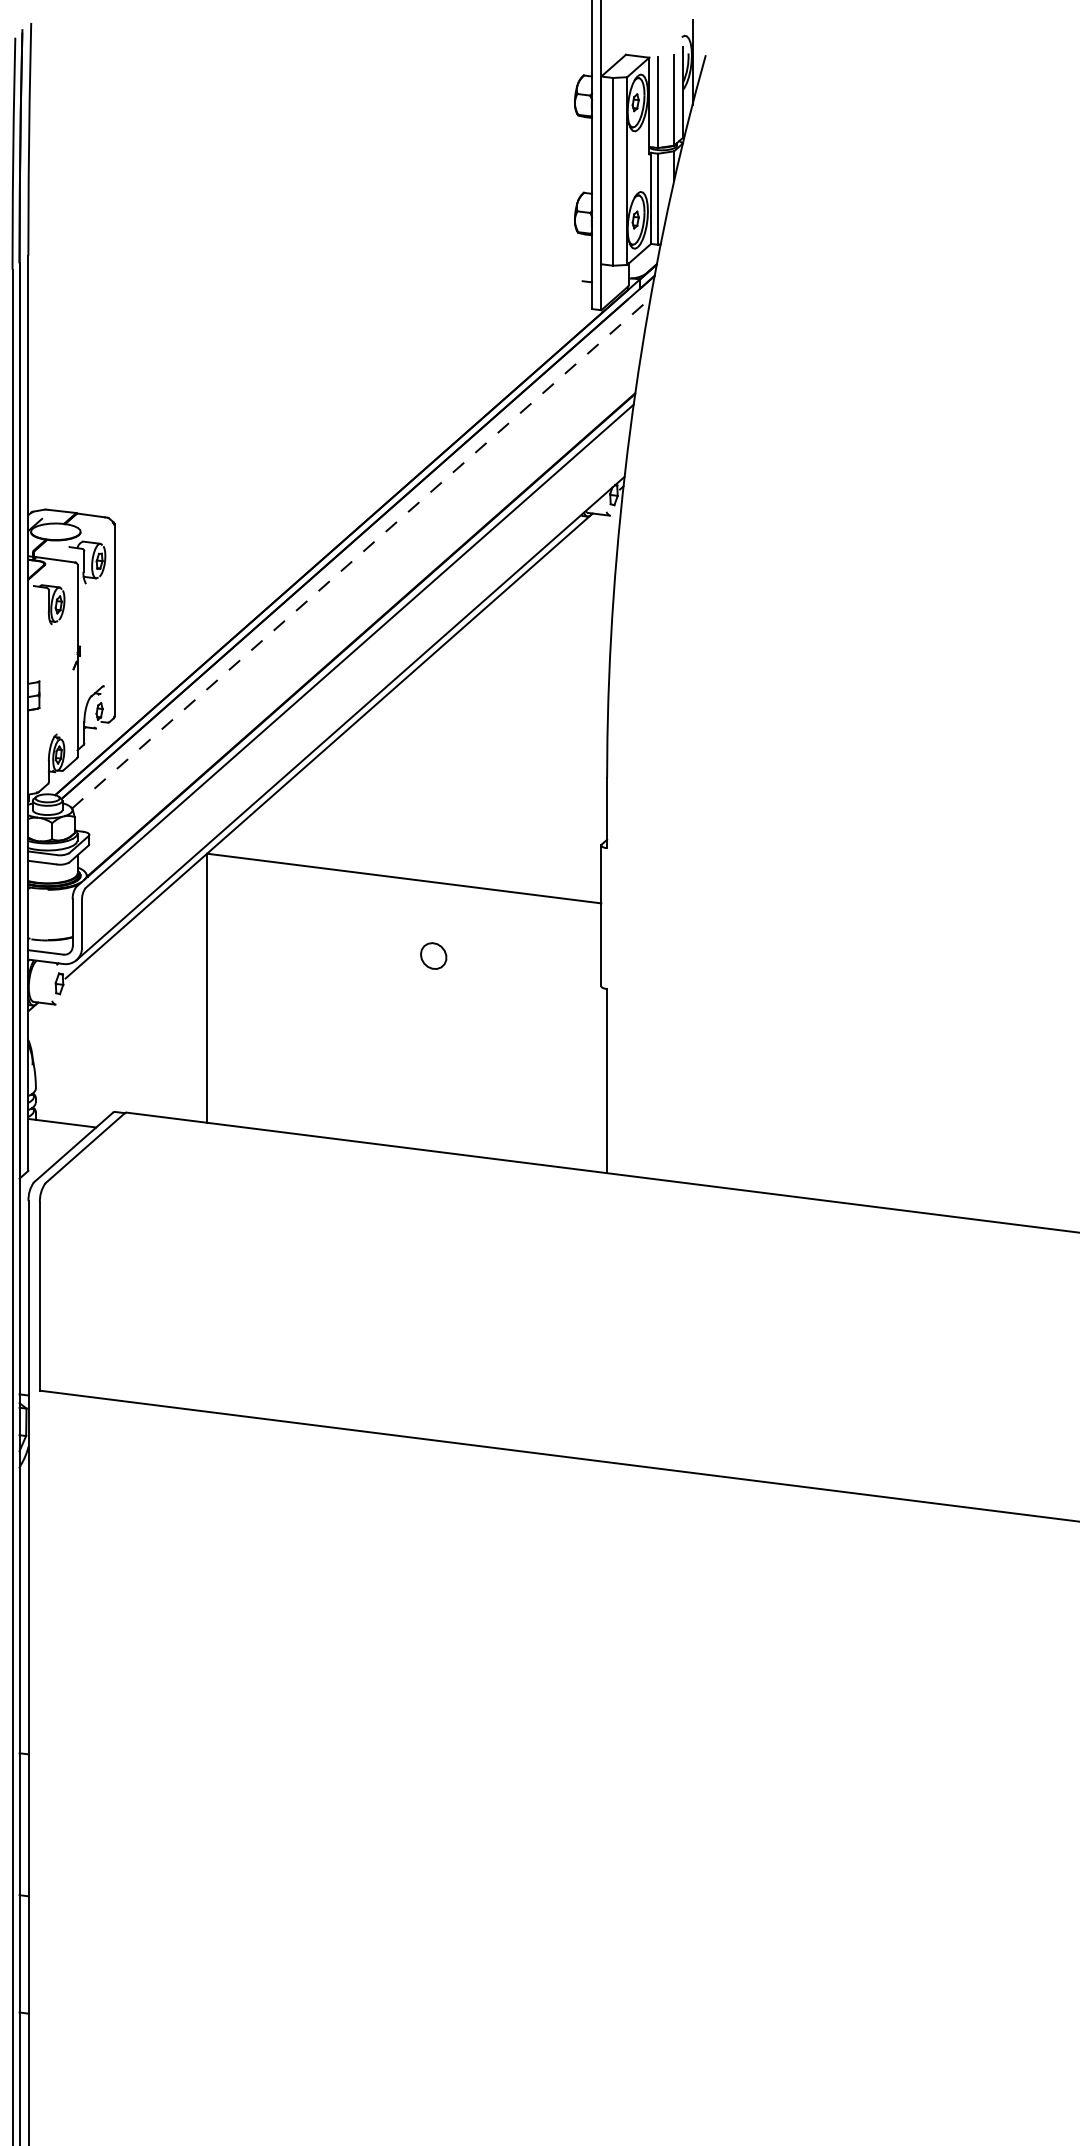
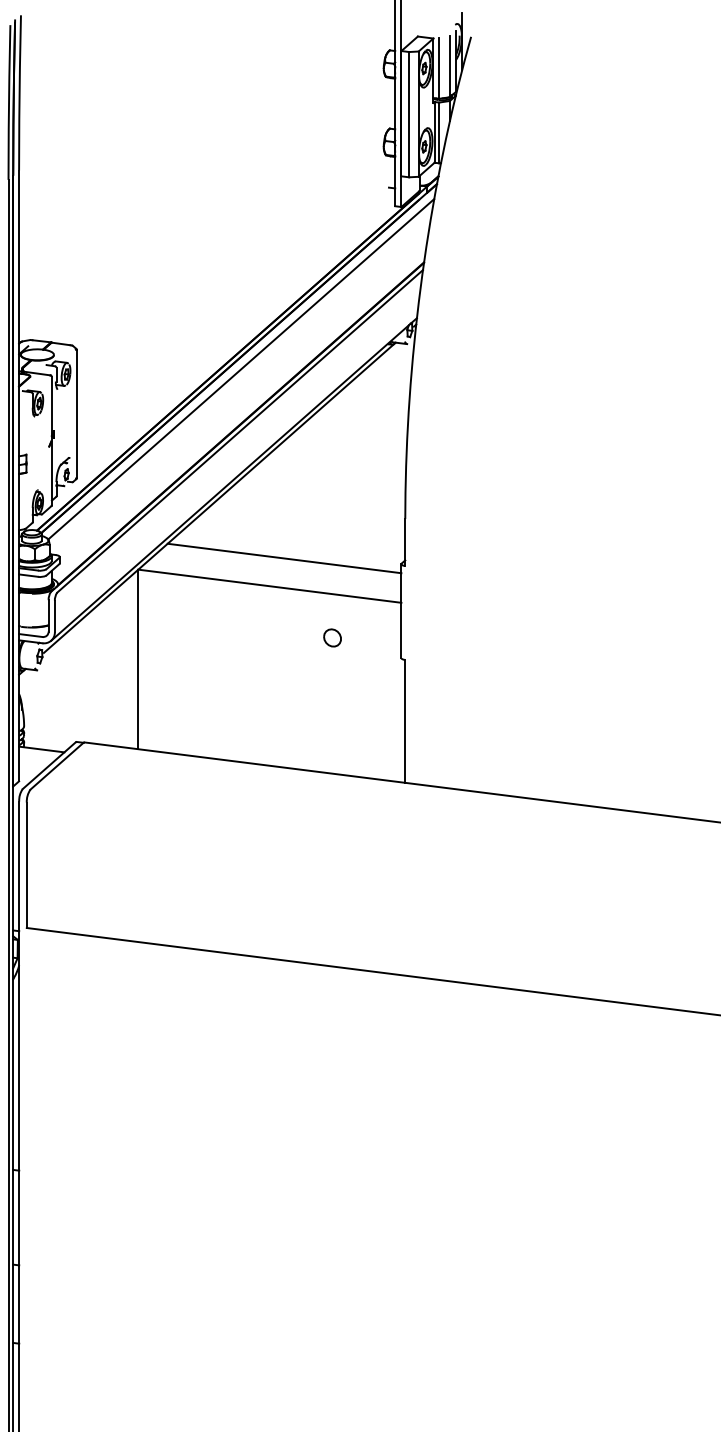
line: (361, 552) -> (241, 368), dashed -> solid
line: (426, 836) -> (284, 558), added
part: (433, 955) -> (332, 637), moved

